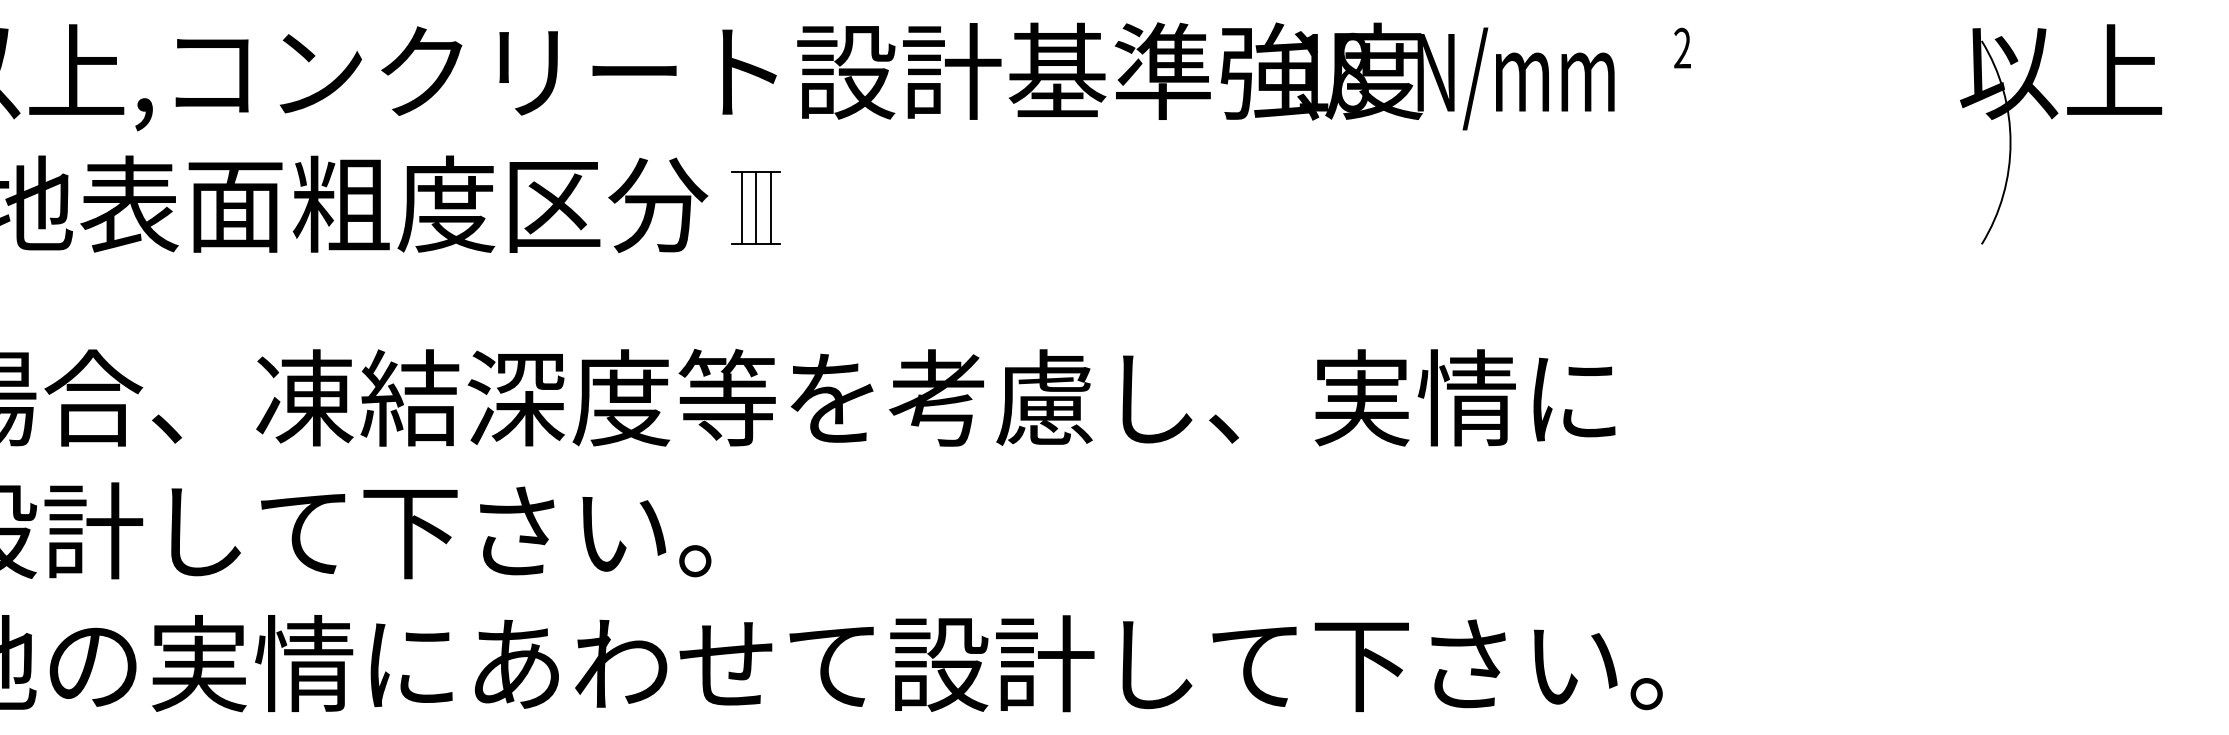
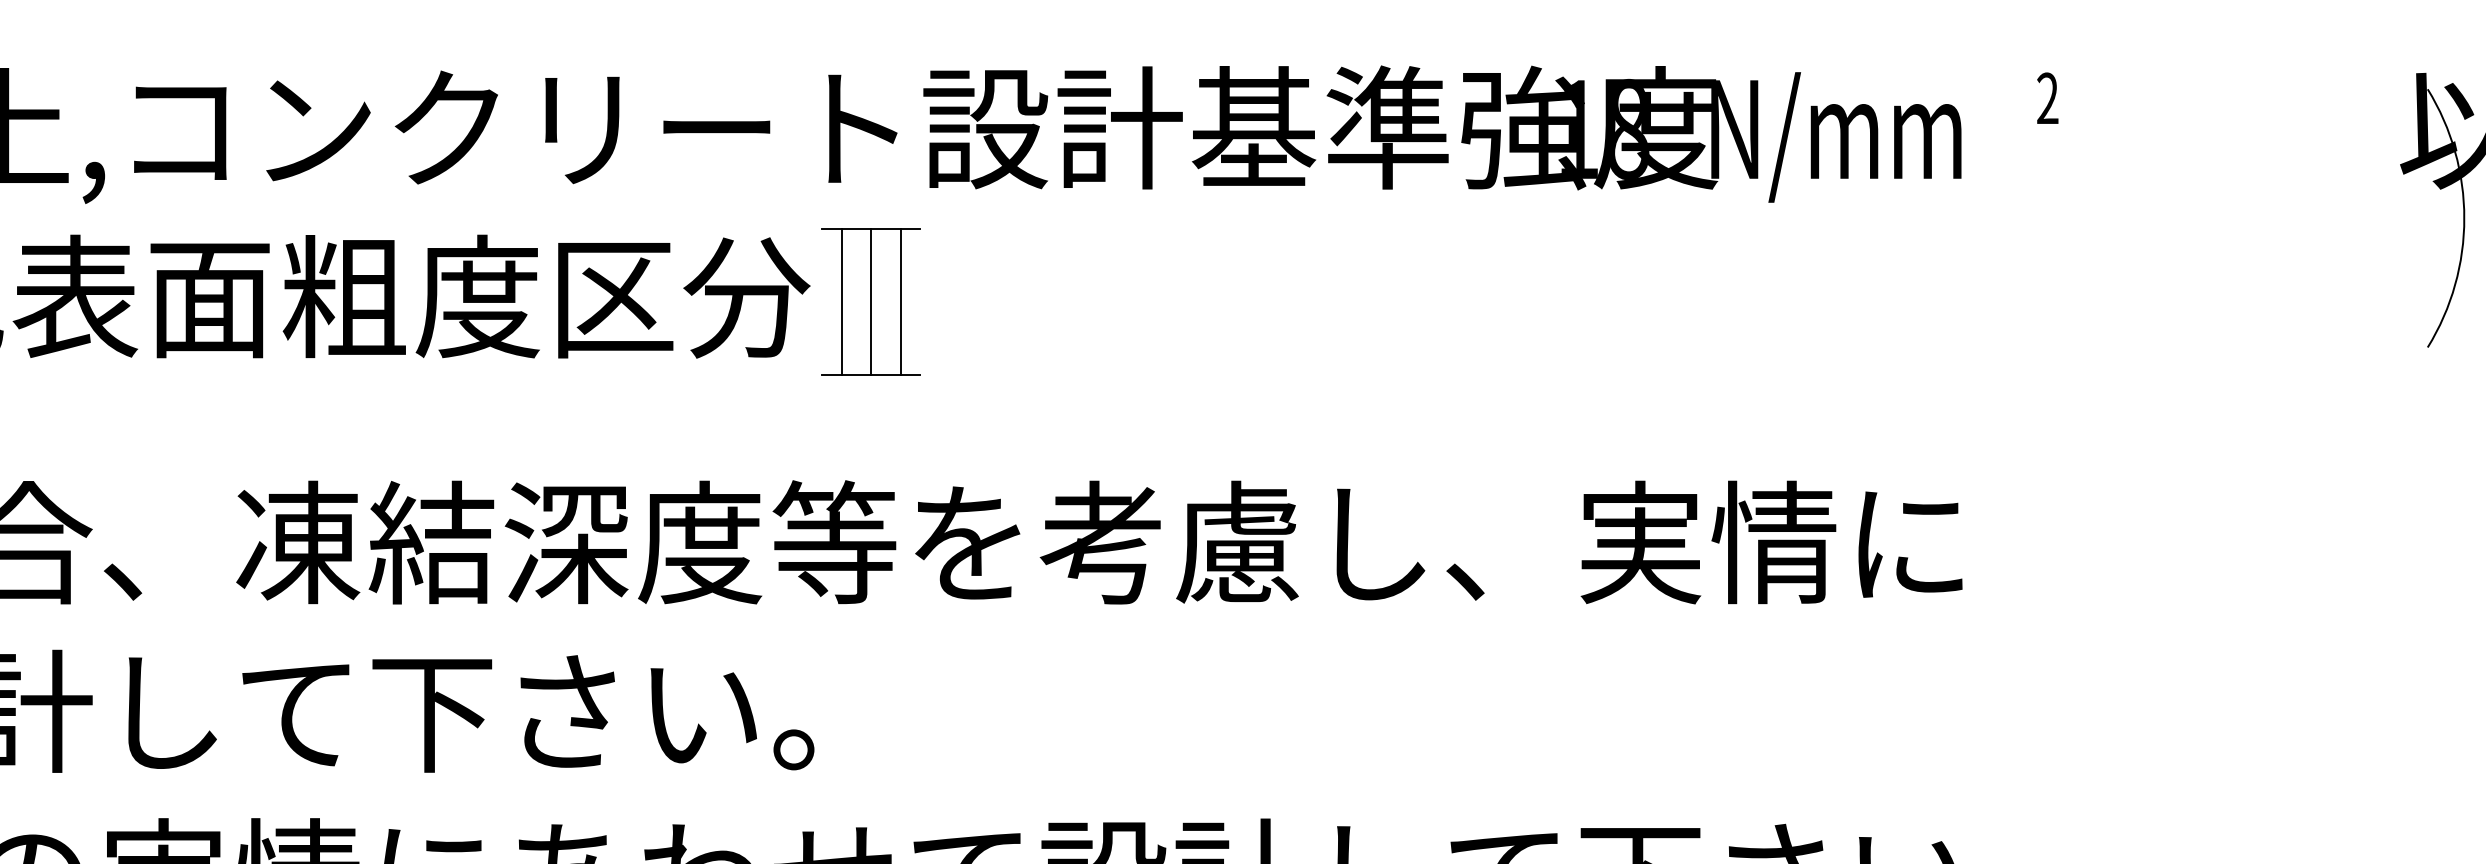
part: (755, 207) -> (870, 300), size x1.6

